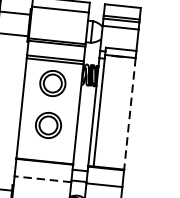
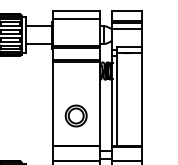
part: (52, 82) -> (75, 80), removed
line: (129, 113) -> (142, 99), dashed -> solid
line: (43, 178) -> (76, 160), dashed -> solid

